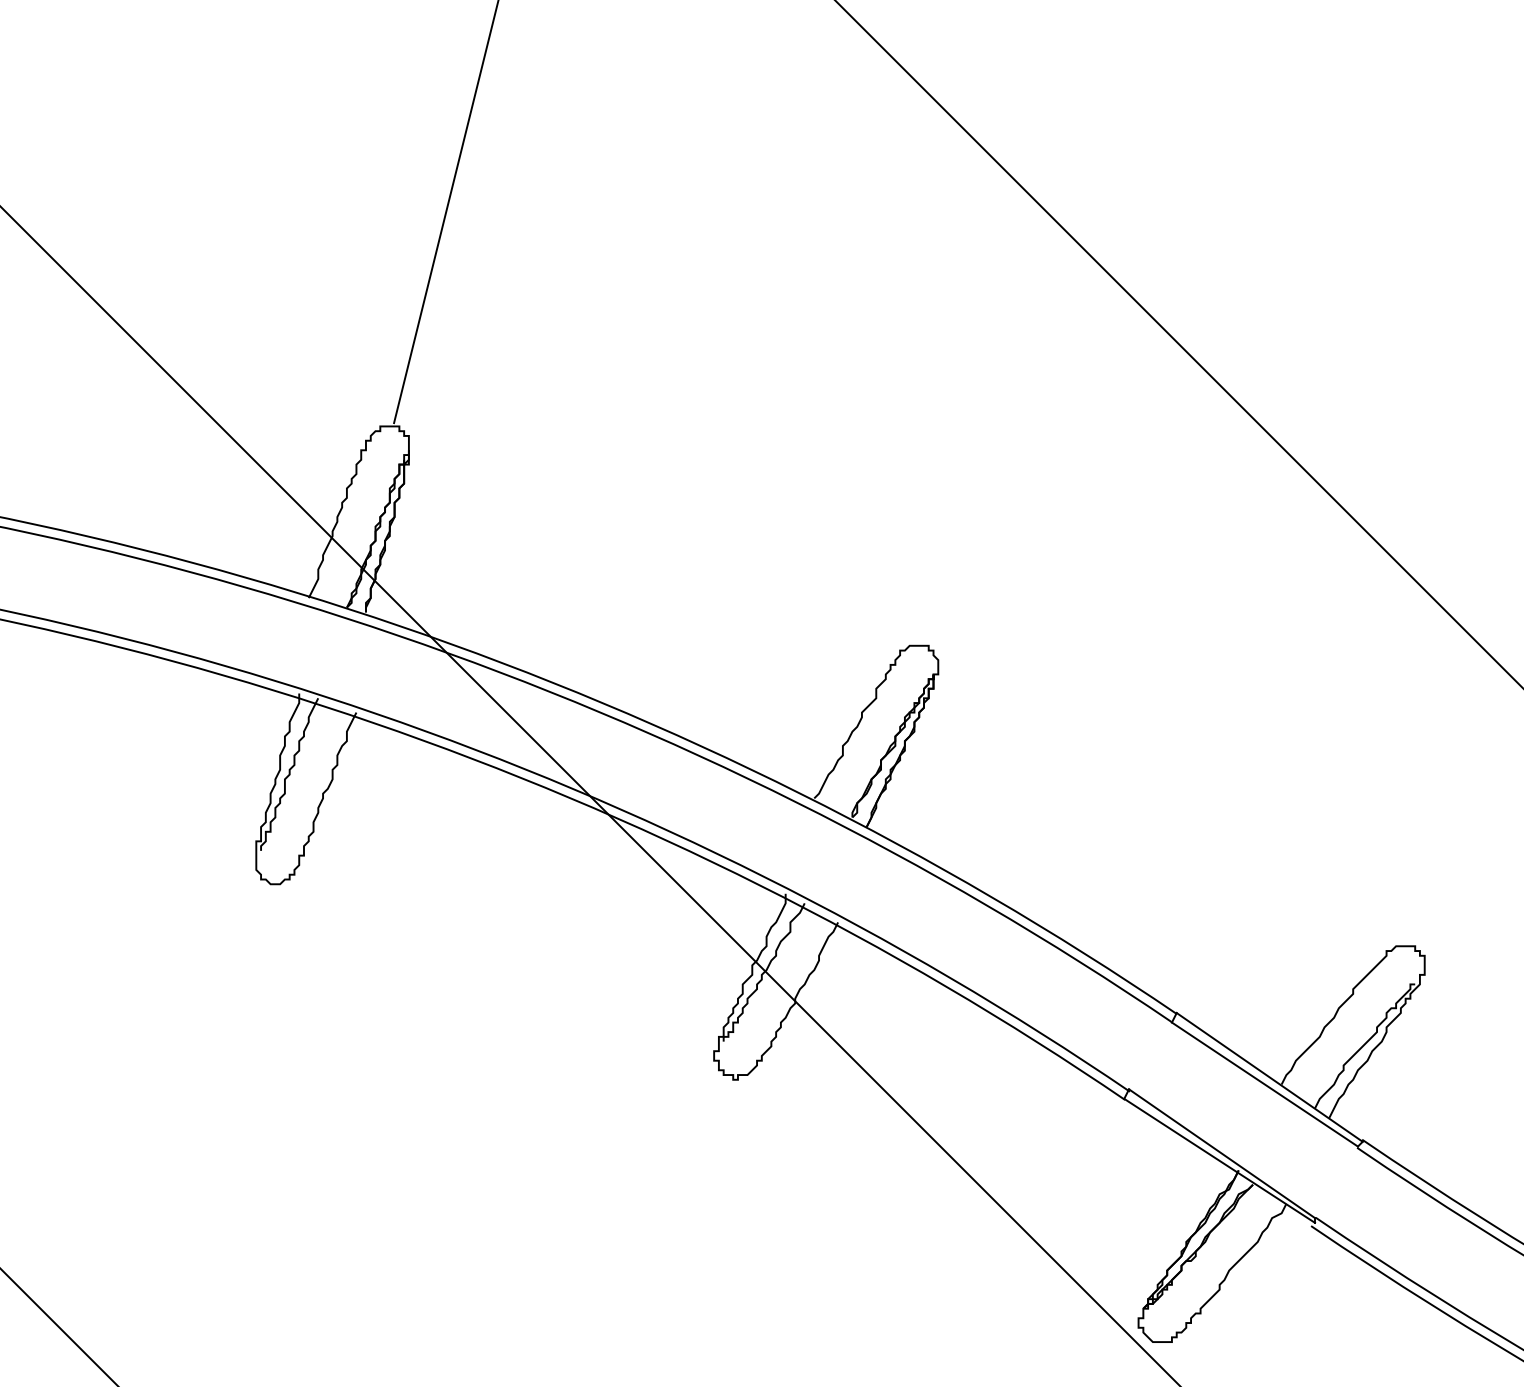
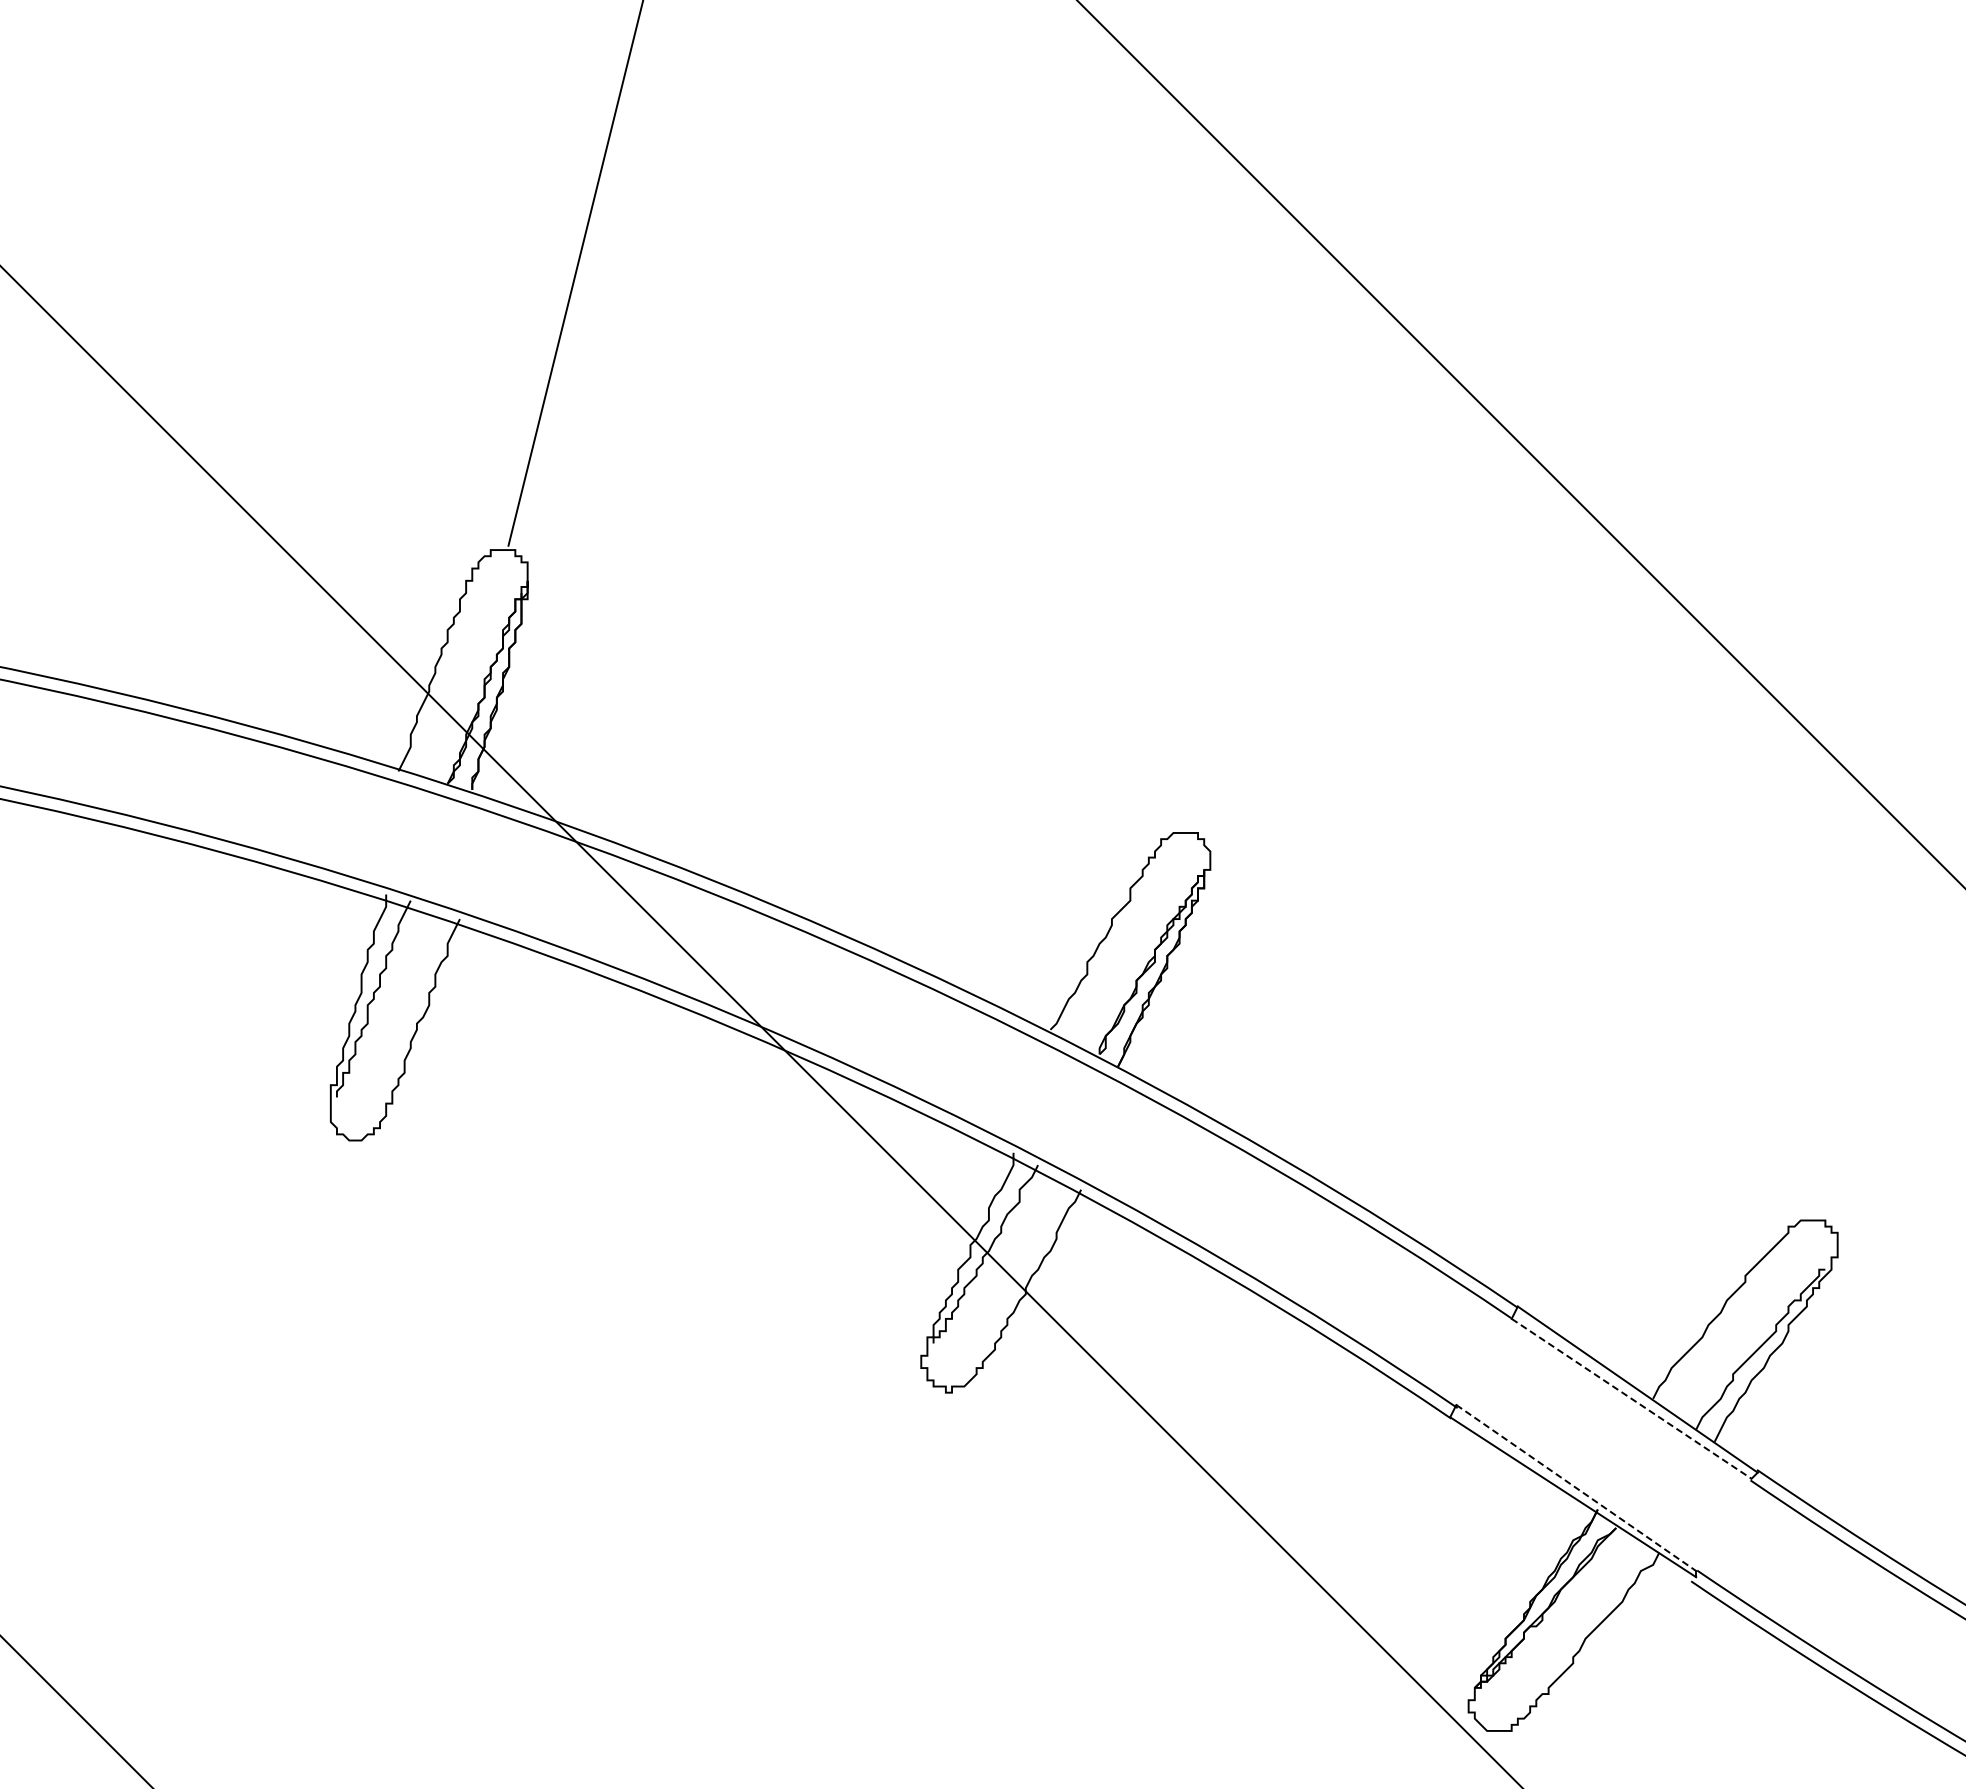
line: (1265, 1085) -> (1632, 1399), solid -> dashed
line: (1222, 1154) -> (1576, 1488), solid -> dashed

